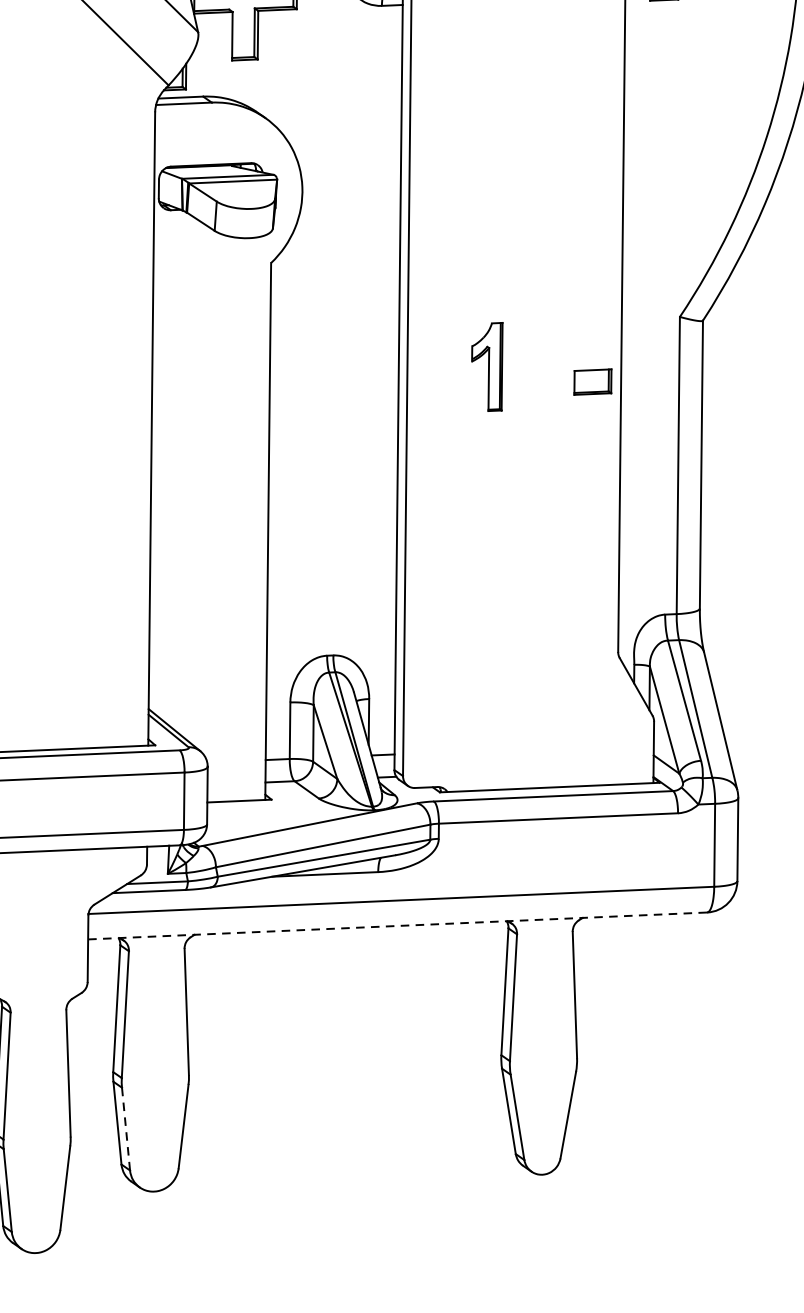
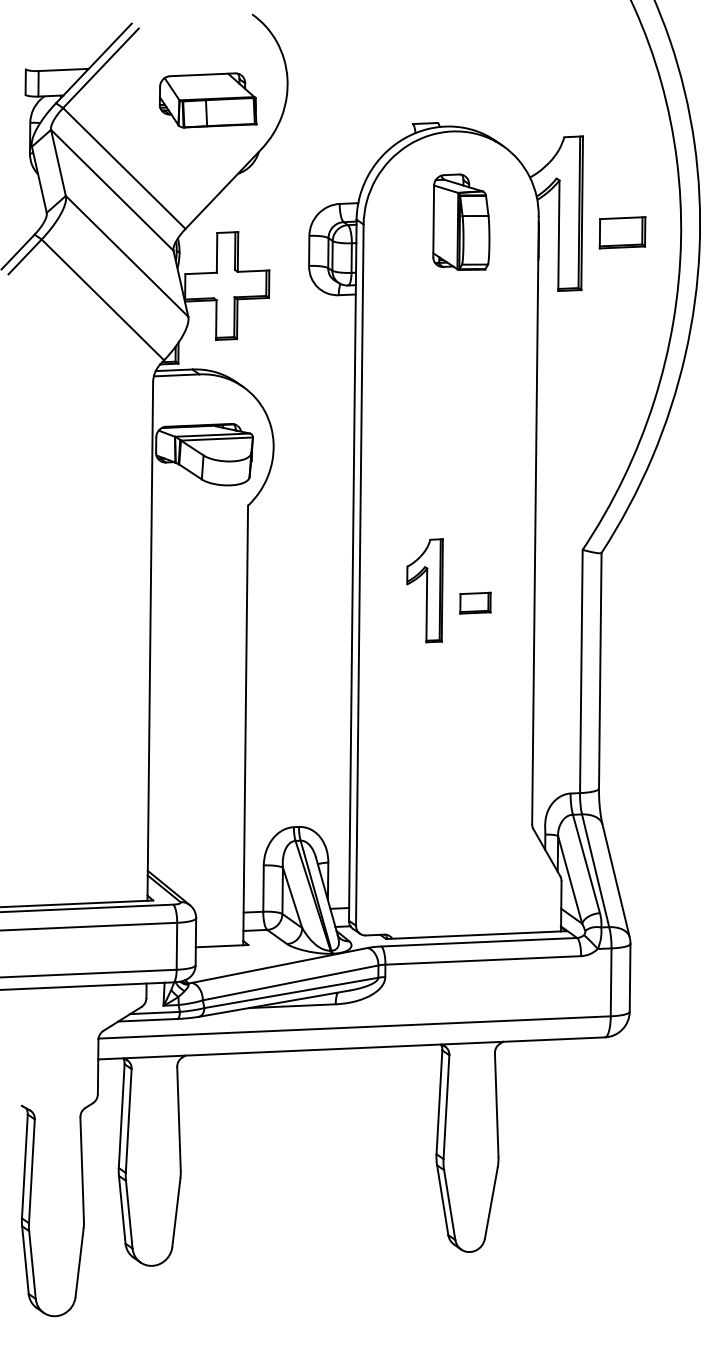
part: (486, 366) -> (424, 590), size x1.43
part: (592, 381) -> (475, 602), moved
line: (397, 926) -> (351, 1048), dashed -> solid
line: (126, 1130) -> (129, 1215), dashed -> solid

